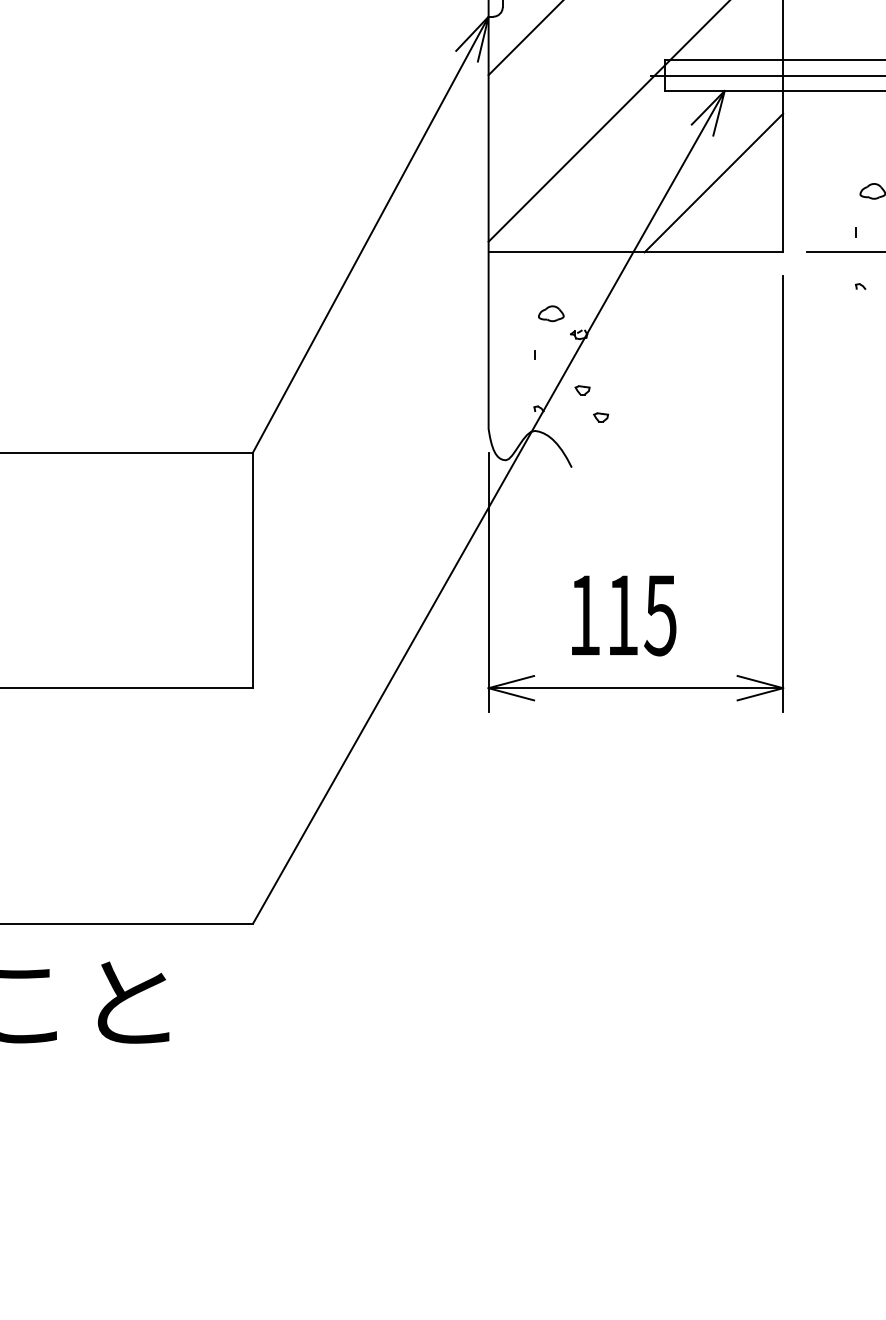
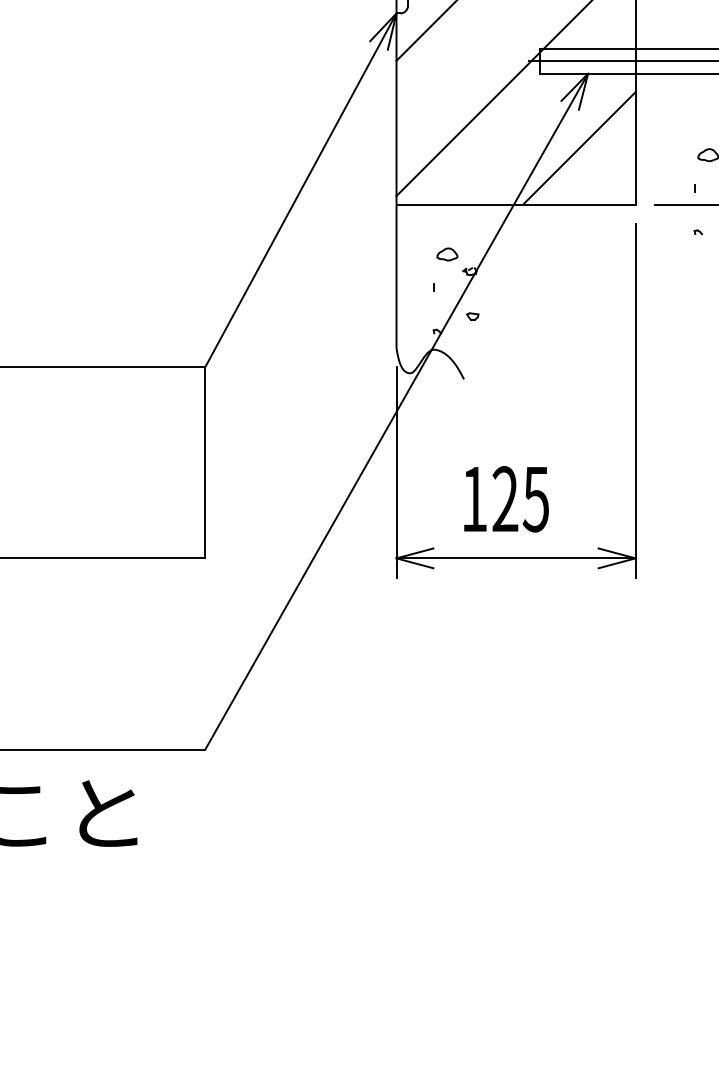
part: (600, 417) -> (487, 338), removed
text: (622, 614) -> (505, 498), 115 -> 125

